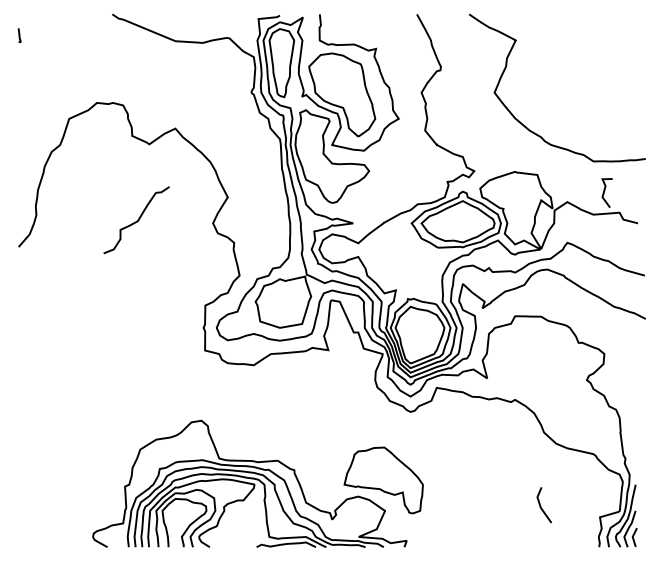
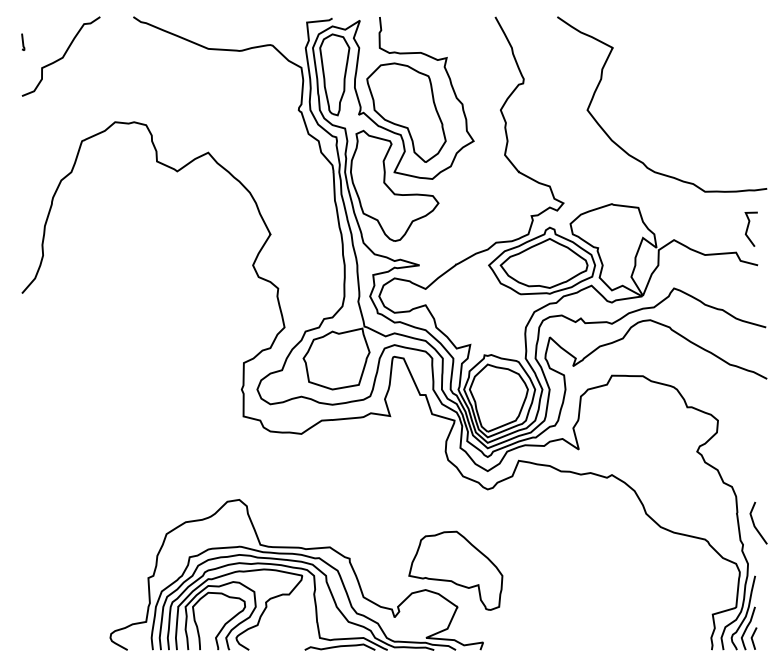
line: (604, 192) -> (748, 228), moved
curve: (136, 220) -> (60, 57), moved
line: (540, 504) -> (754, 522), moved

